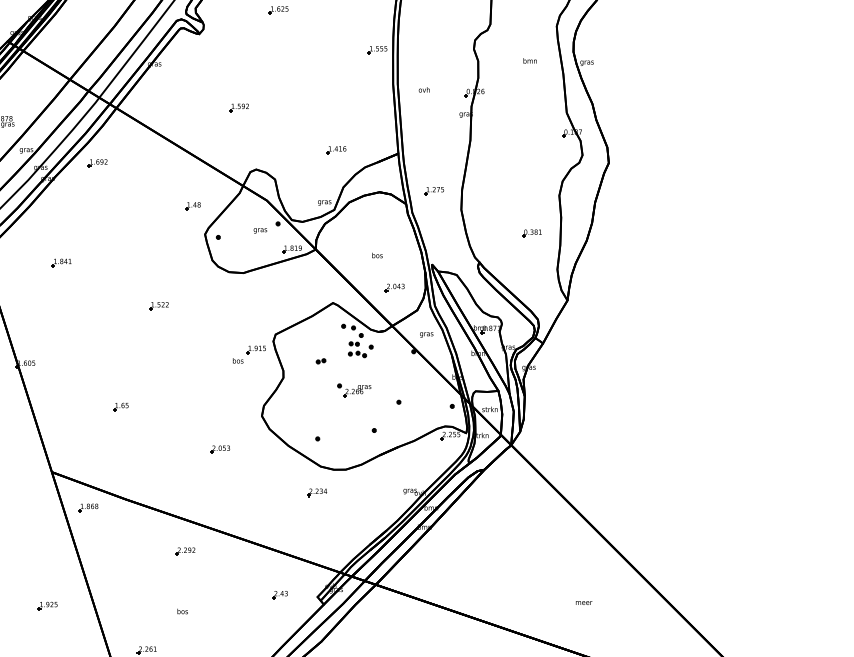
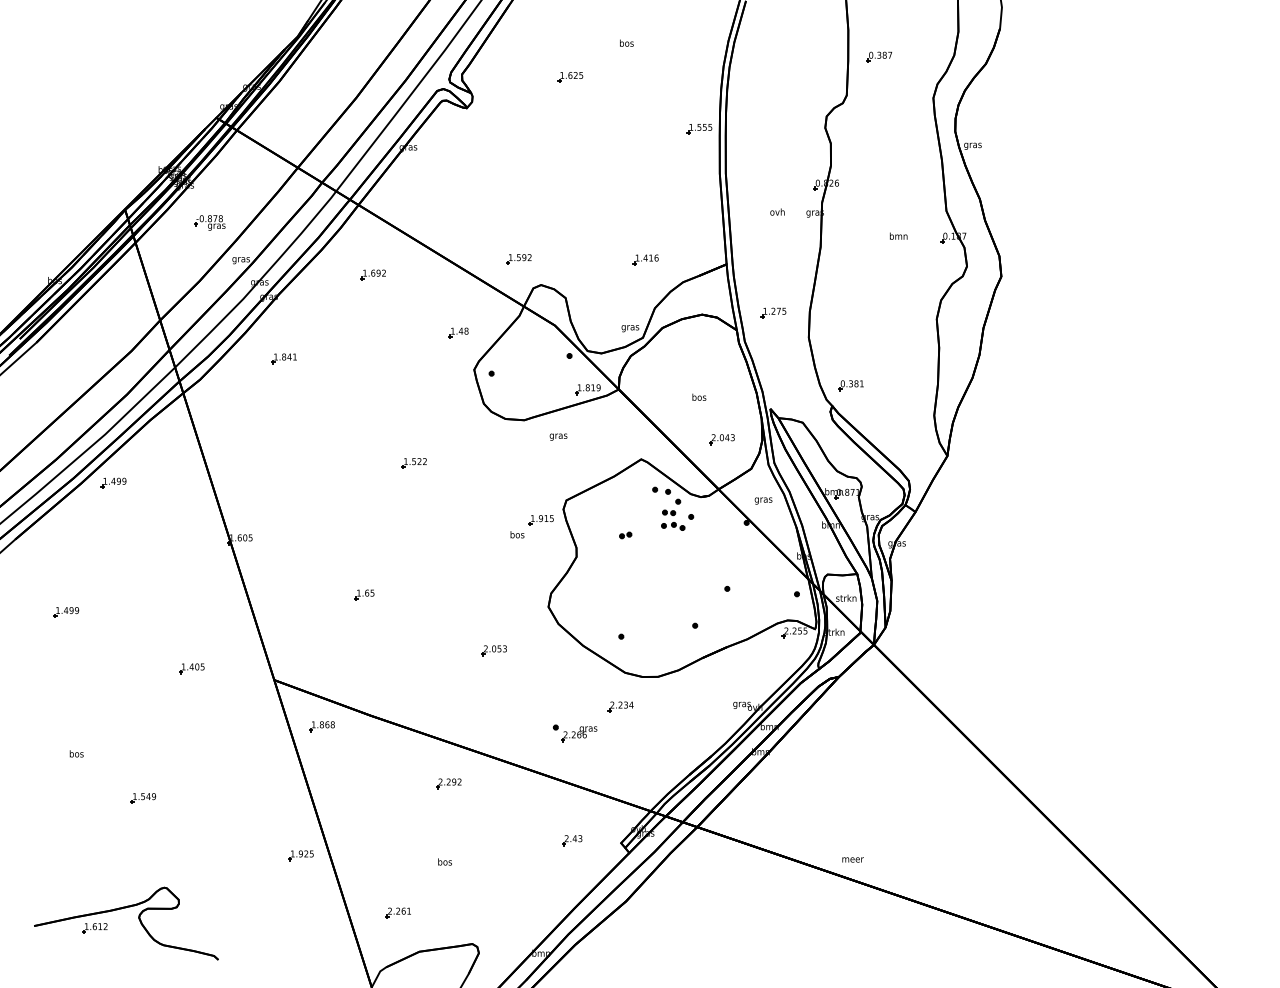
text: (530, 60) -> (898, 235), moved
text: (424, 89) -> (777, 211), moved
part: (238, 107) -> (518, 259), moved
part: (97, 162) -> (372, 274), moved
text: (260, 230) -> (558, 436), moved
part: (531, 233) -> (850, 385), moved
part: (61, 262) -> (283, 358), moved
part: (353, 390) -> (574, 733), moved
text: (583, 602) -> (852, 859), moved
part: (47, 605) -> (300, 855), moved

